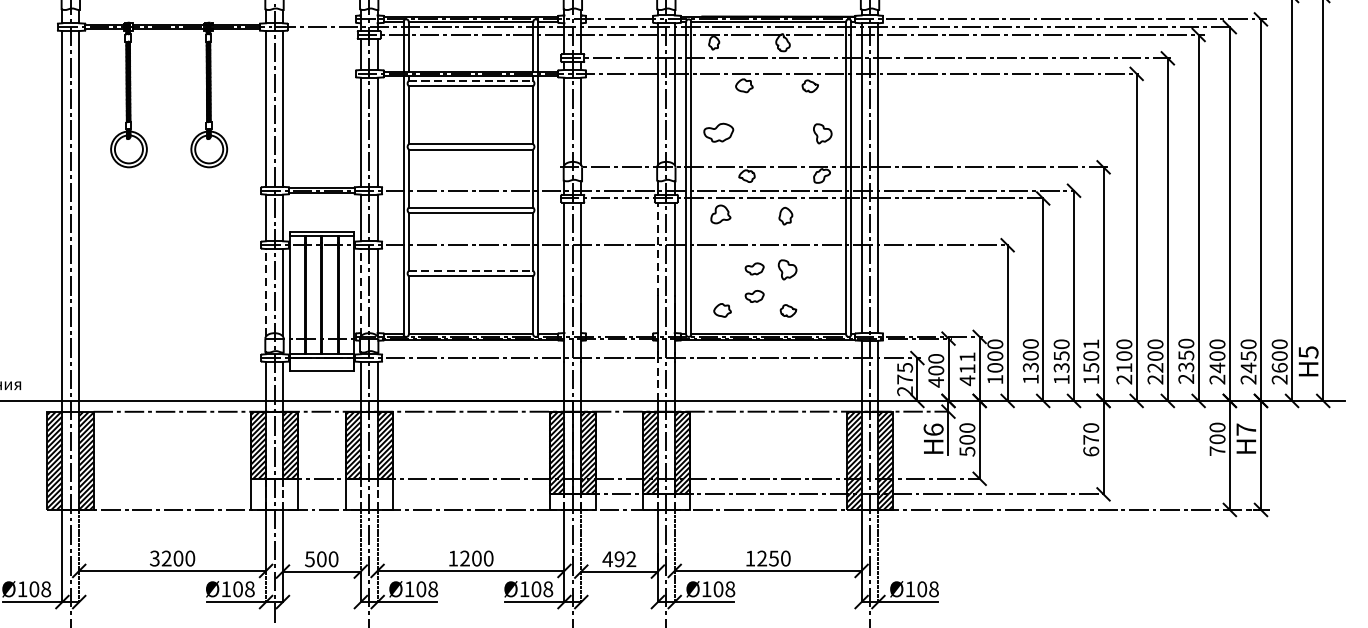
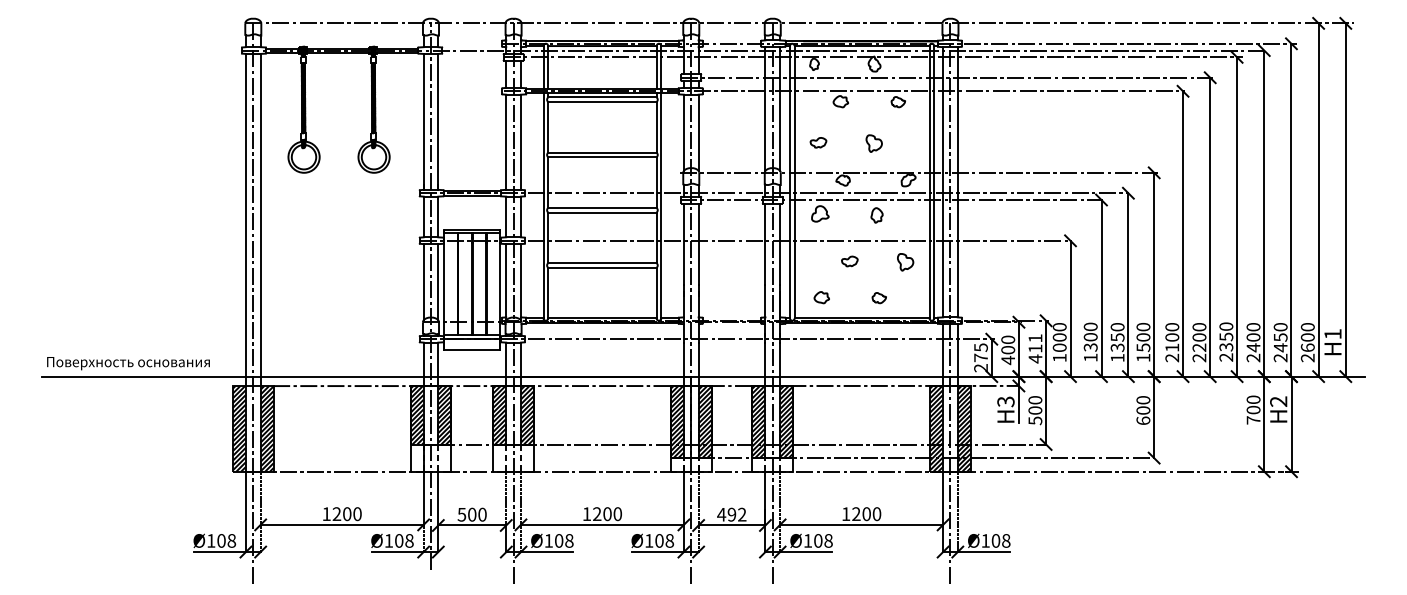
line: (471, 80) -> (602, 97), dashed -> solid
part: (718, 132) -> (818, 142), size x0.62
part: (821, 133) -> (873, 143), moved
line: (657, 249) -> (765, 244), dashed -> solid
part: (787, 270) -> (905, 262), moved
line: (471, 271) -> (602, 263), dashed -> solid
line: (265, 291) -> (423, 281), dashed -> solid
line: (361, 291) -> (506, 281), dashed -> solid
part: (754, 296) -> (849, 285), removed
text: (1091, 344) -> (1143, 327), 1501 -> 1500
text: (1307, 352) -> (1332, 334), H5 -> H1
line: (657, 381) -> (765, 359), dashed -> solid
text: (933, 429) -> (1005, 401), H6 -> H3
text: (1246, 429) -> (1278, 401), H7 -> H2
text: (1091, 439) -> (1143, 410), 670 -> 600
text: (773, 557) -> (866, 513), 1250 -> 1200
text: (154, 559) -> (326, 514), 3200 -> 1200

